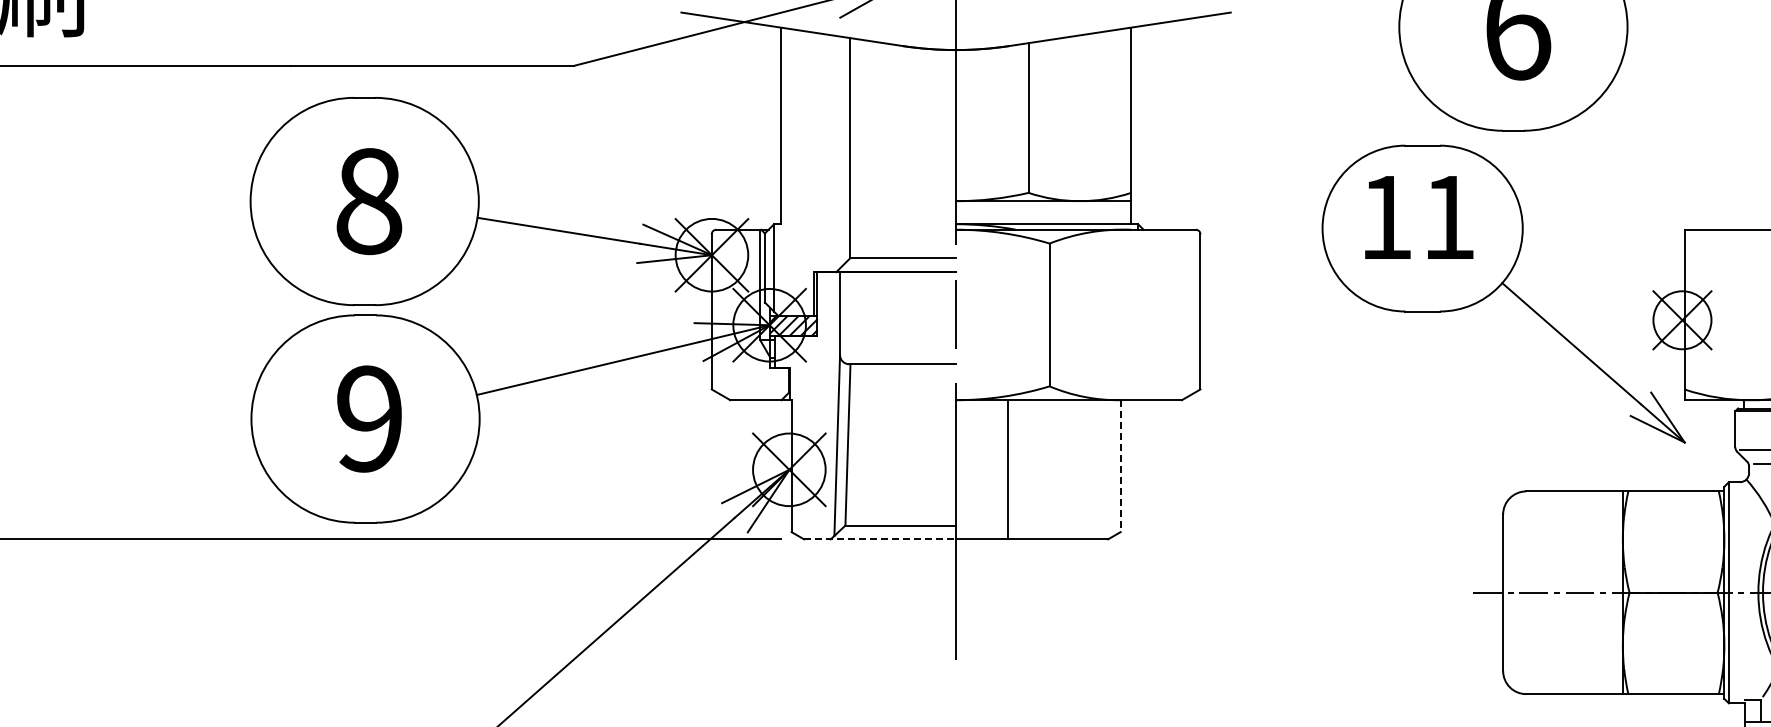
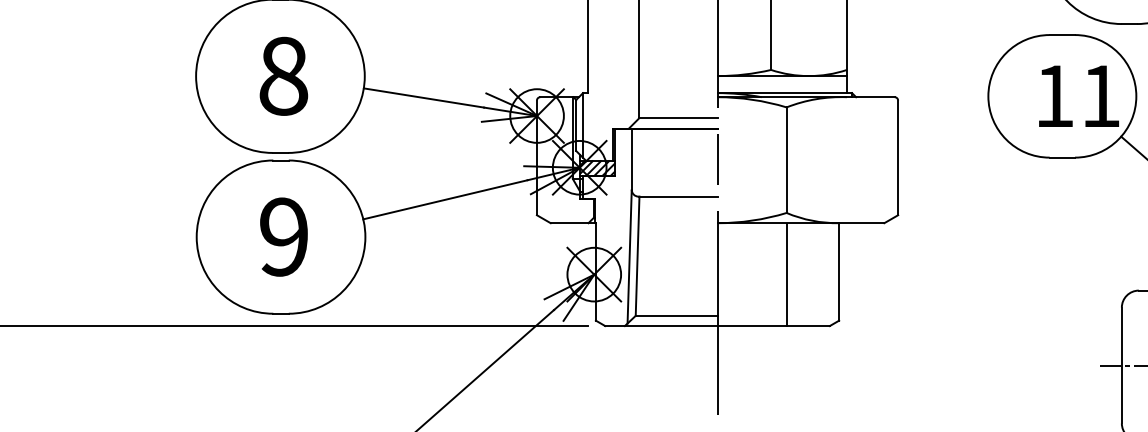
text: (1419, 217) -> (1079, 96), moved
line: (1120, 466) -> (839, 272), dashed -> solid
line: (1007, 470) -> (786, 275), moved
line: (880, 539) -> (661, 326), dashed -> solid

